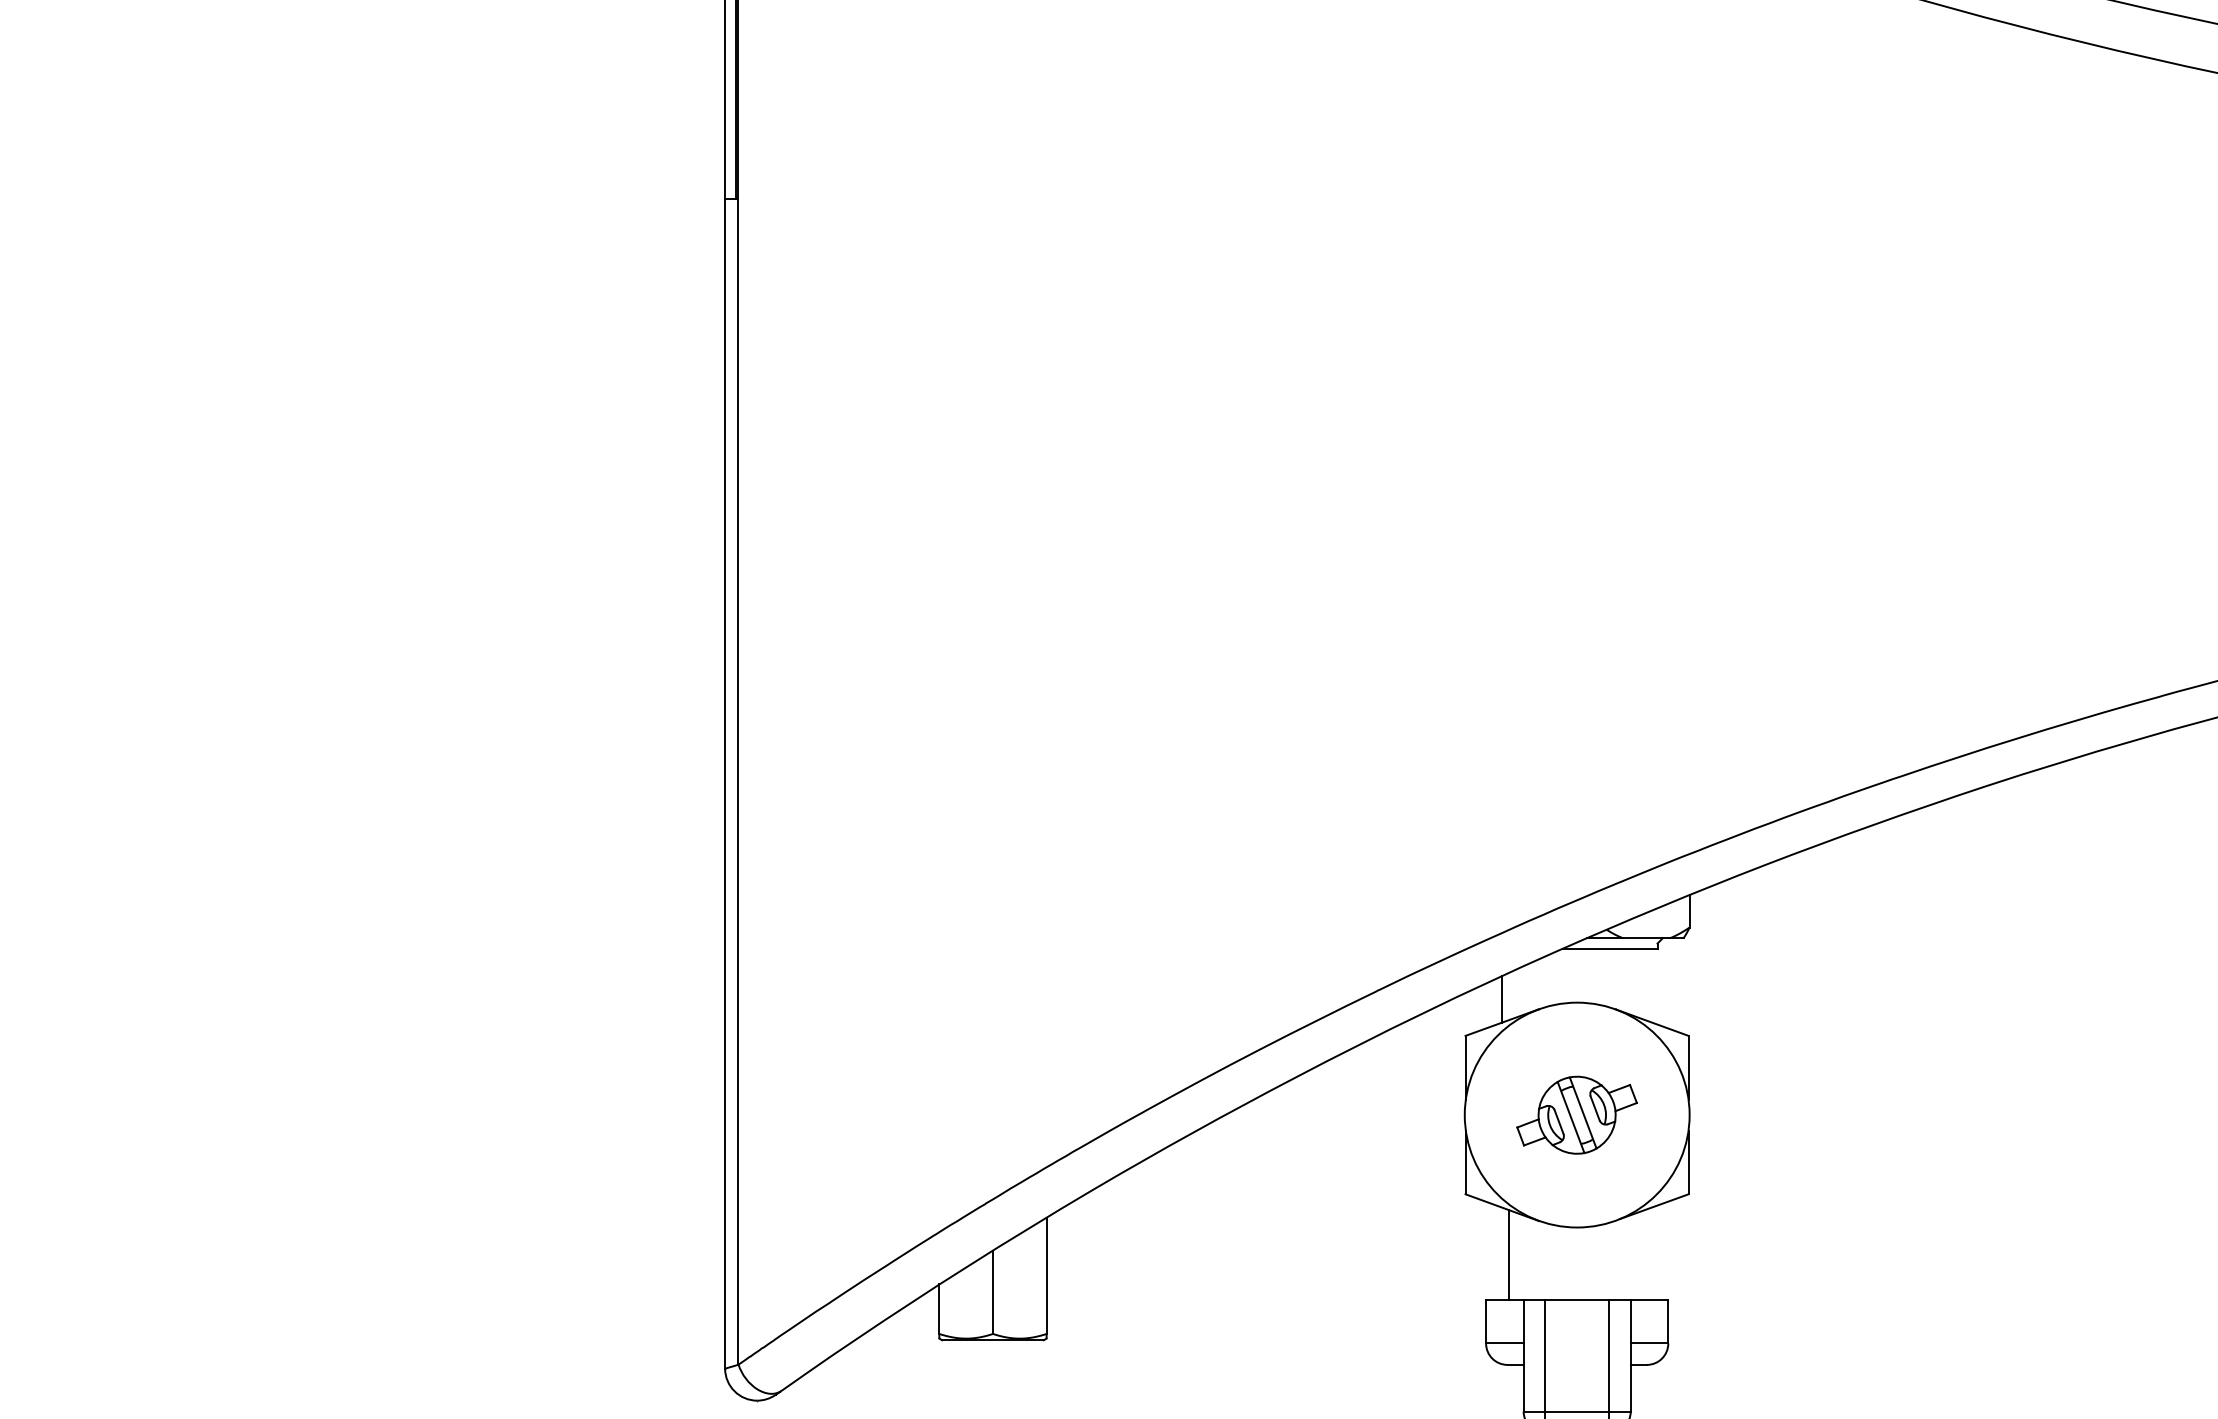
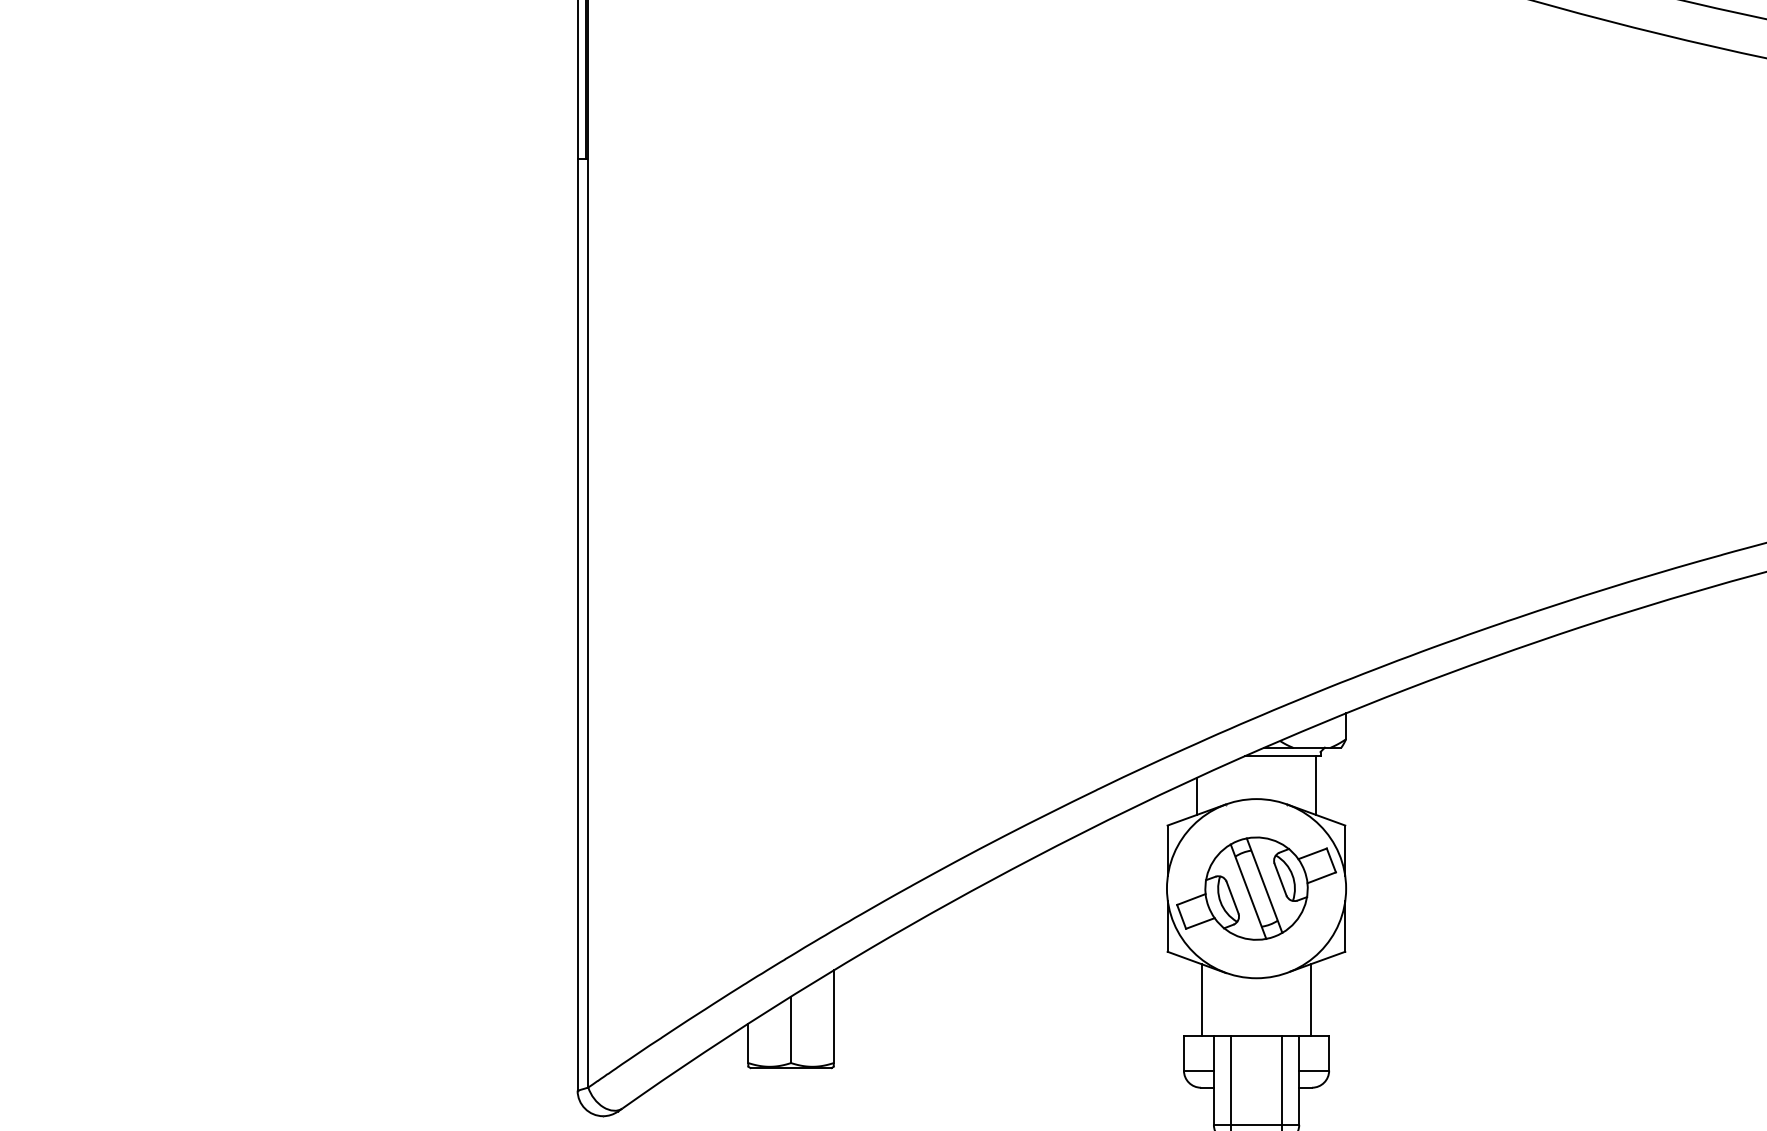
line: (1652, 985) -> (1316, 785), added
part: (1576, 1115) -> (1256, 889), size x1.67
line: (1645, 1254) -> (1310, 999), added

